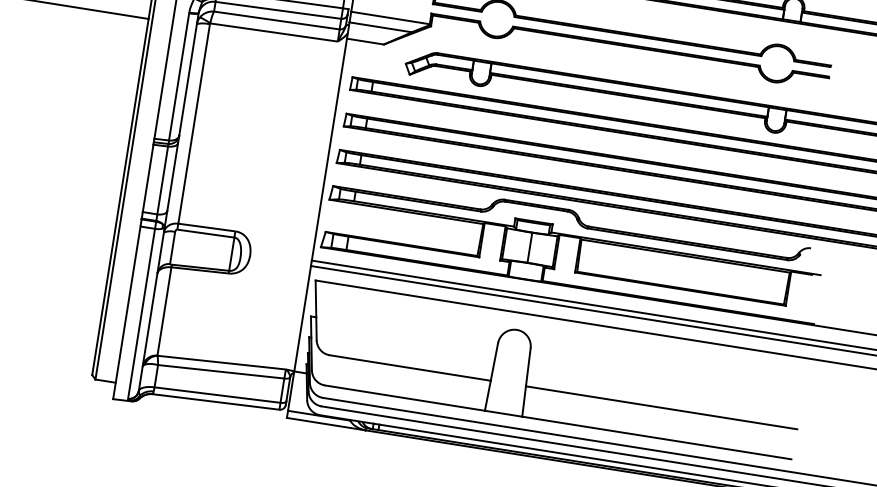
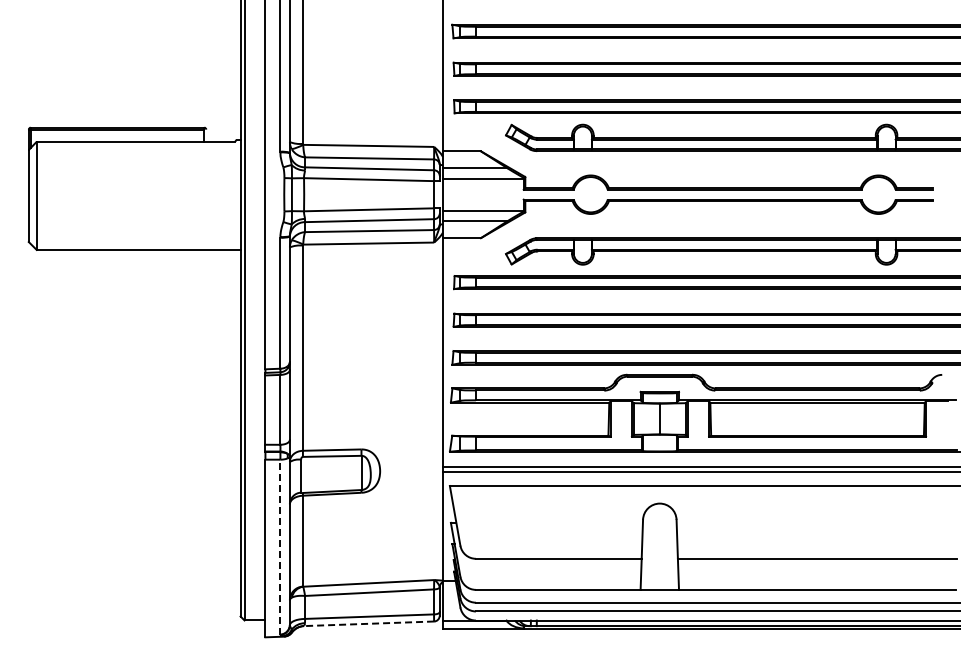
line: (141, 314) -> (280, 547), solid -> dashed
line: (215, 401) -> (368, 623), solid -> dashed

